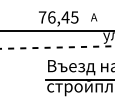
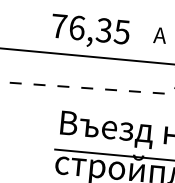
text: (65, 17) -> (104, 30), 76,45 -> 76,35

